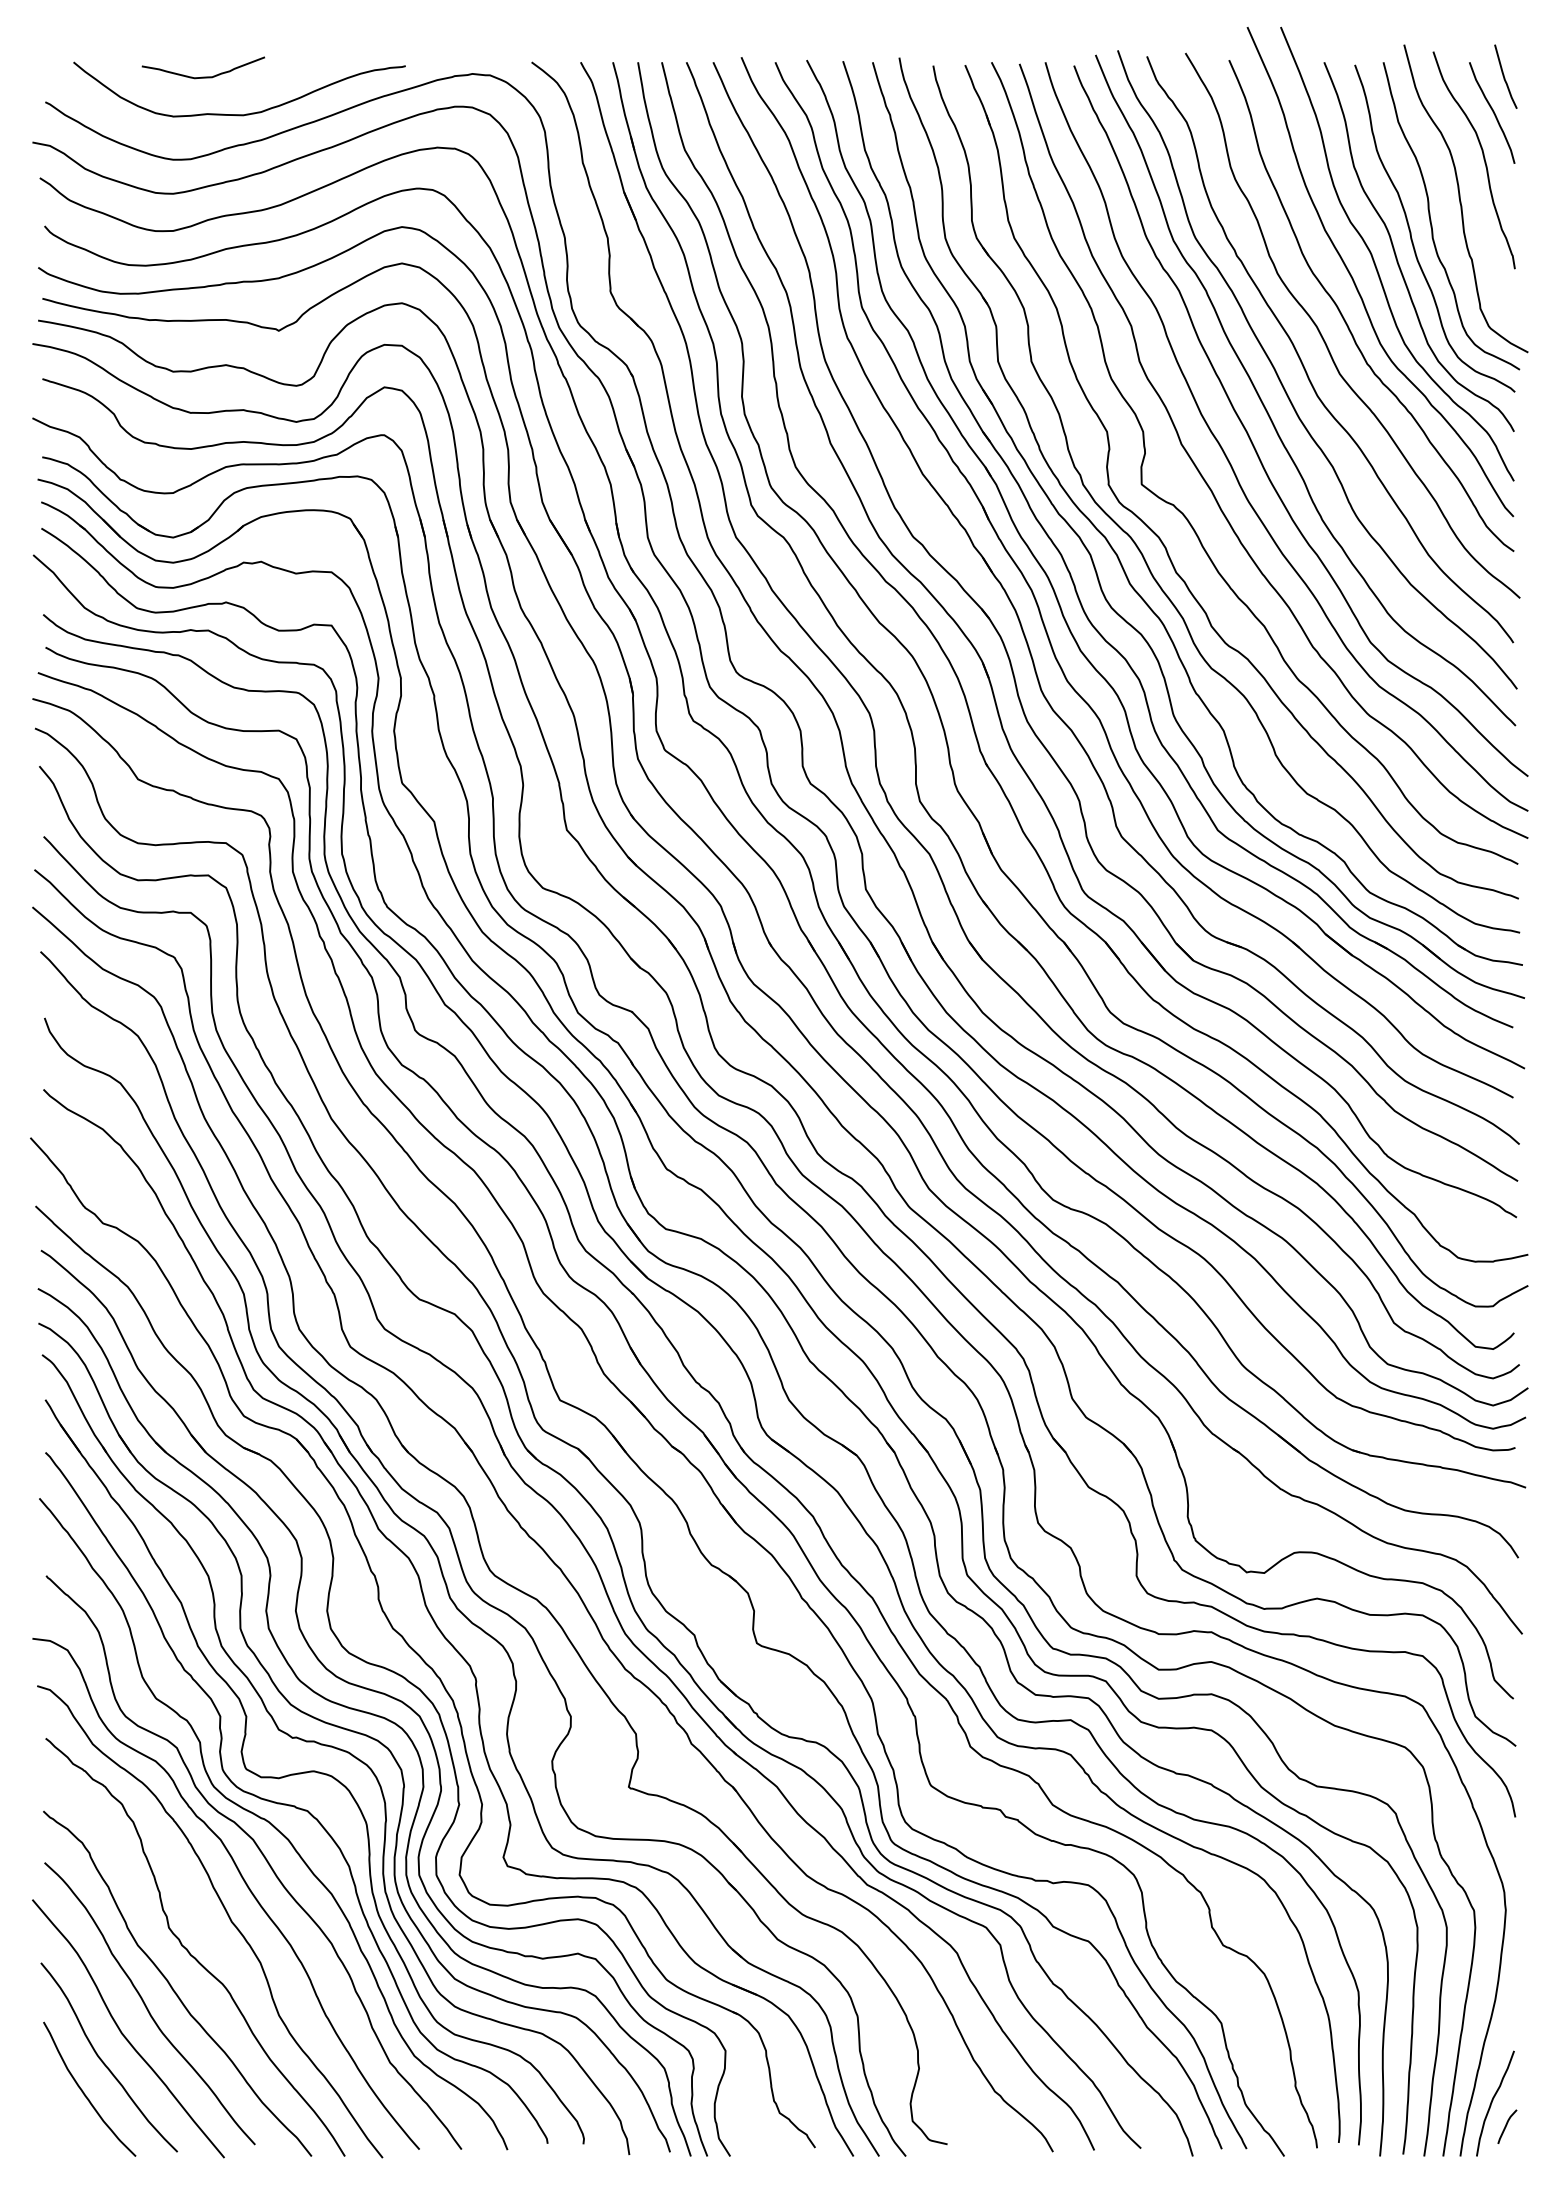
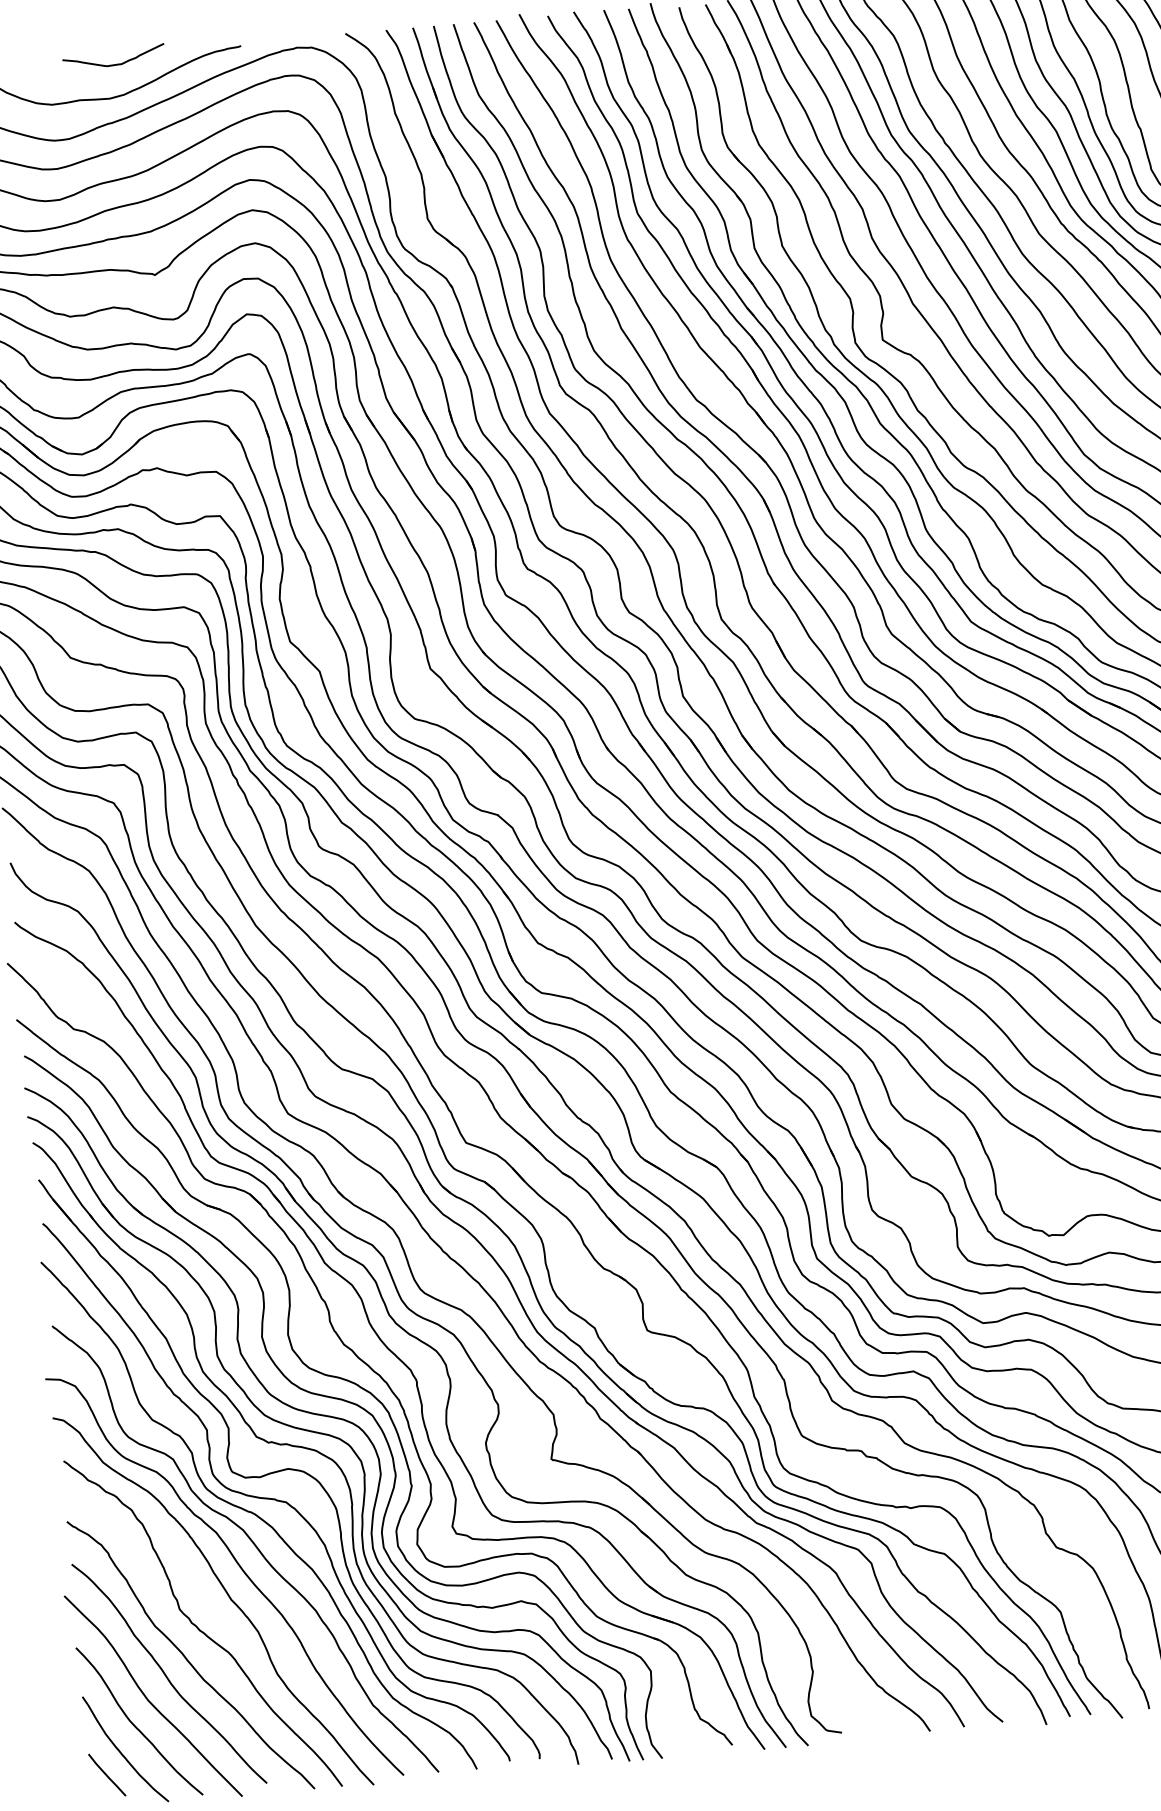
curve: (203, 76) -> (114, 64), moved
line: (64, 2117) -> (106, 1774), added

